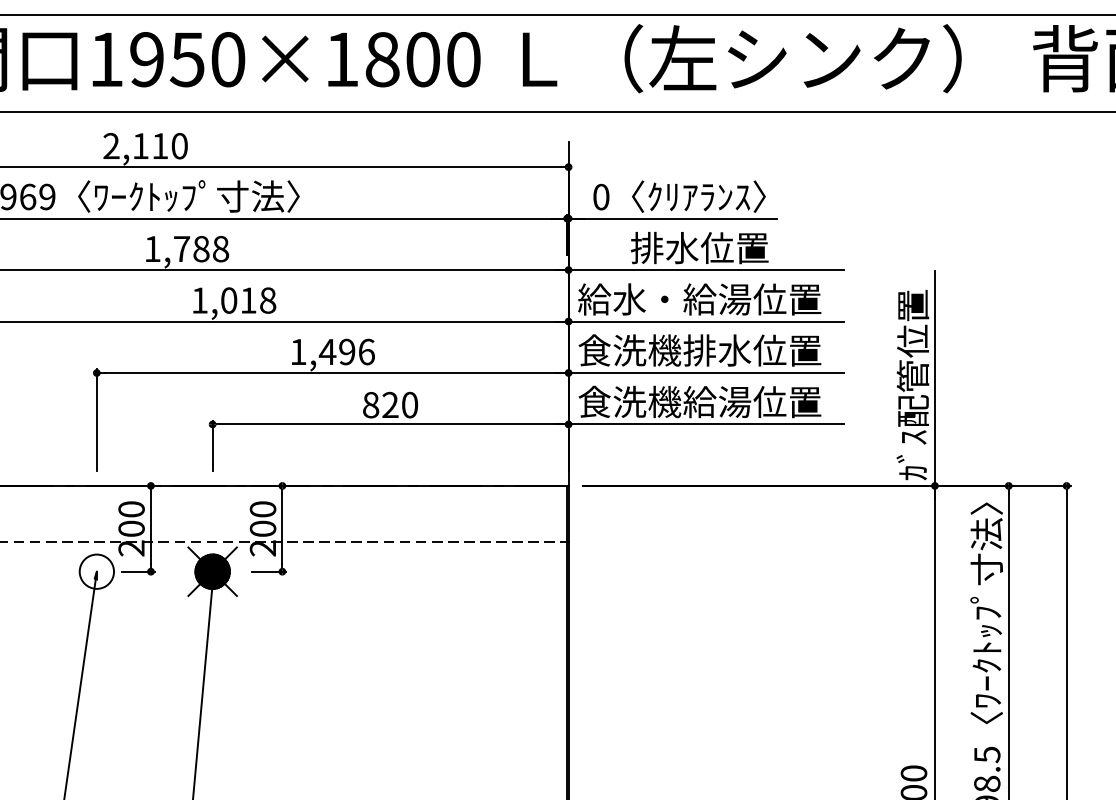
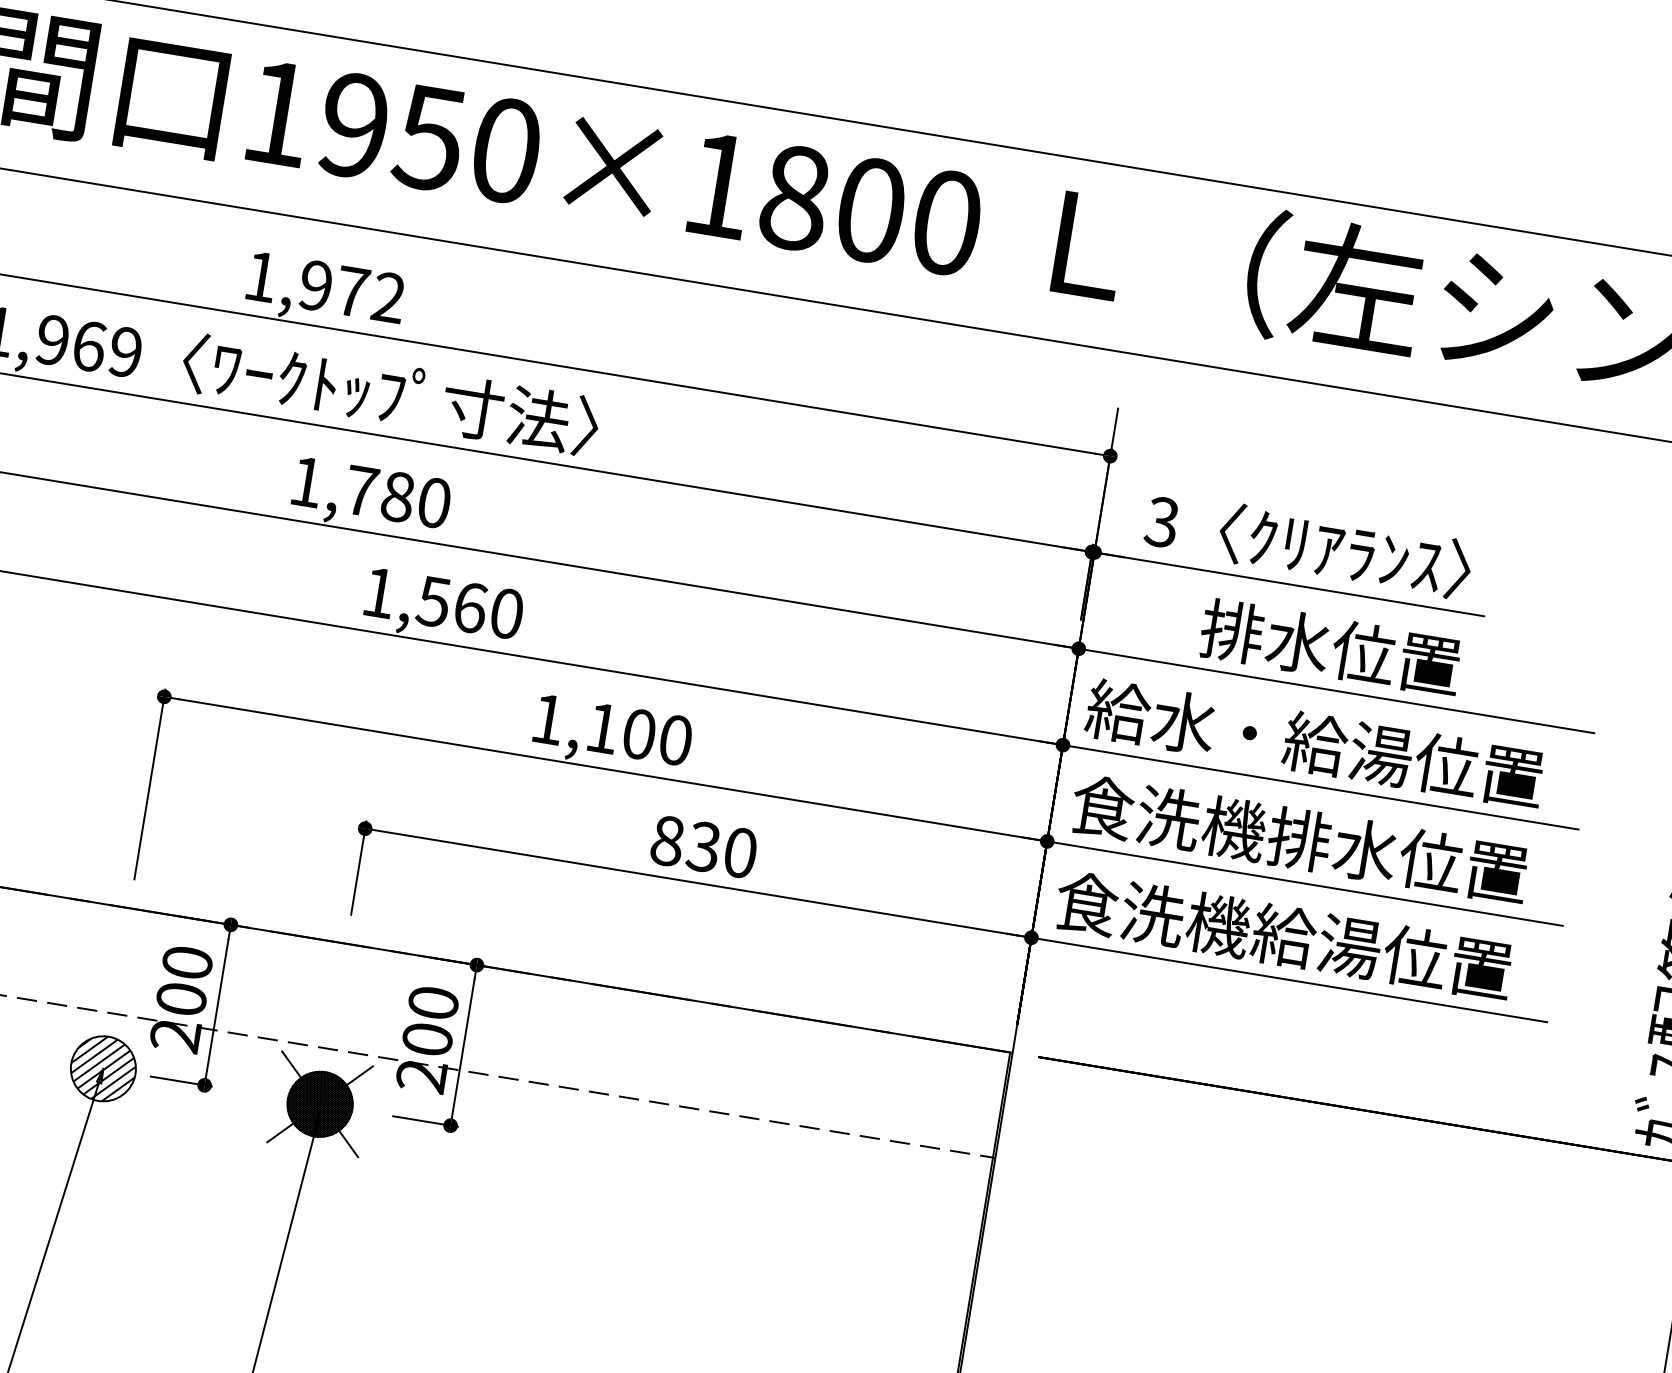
text: (145, 146) -> (324, 287), 2,110 -> 1,972
text: (601, 197) -> (1162, 523), 0 -> 3
text: (221, 249) -> (435, 503), 1,788 -> 1,780
text: (248, 300) -> (470, 607), 1,018 -> 1,560
text: (346, 351) -> (638, 733), 1,496 -> 1,100
text: (390, 405) -> (703, 847), 820 -> 830
hatch: (96, 571) -> (102, 1068), added

